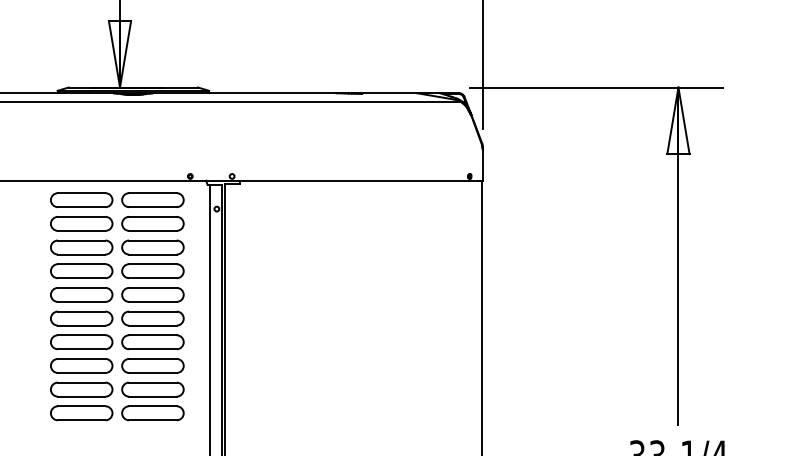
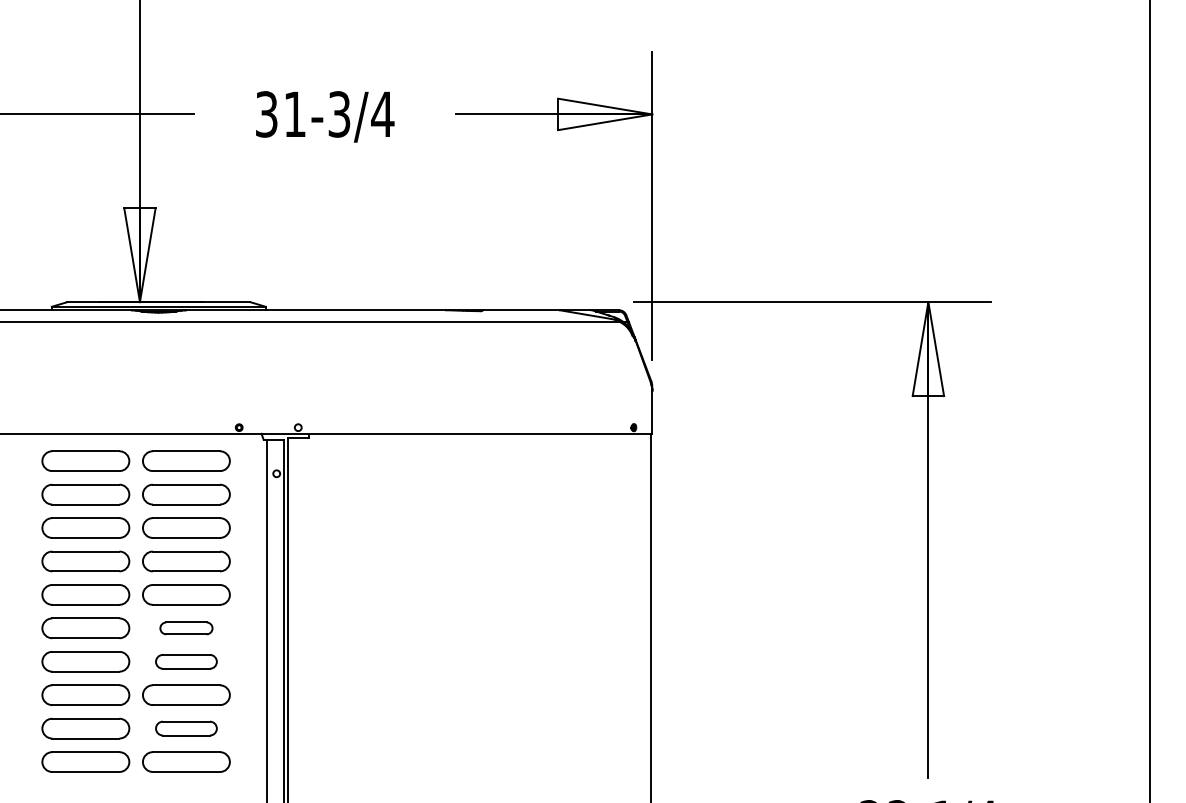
part: (152, 318) -> (186, 628), size x0.6
part: (152, 342) -> (186, 661), size x0.7
part: (152, 389) -> (186, 728), size x0.7

